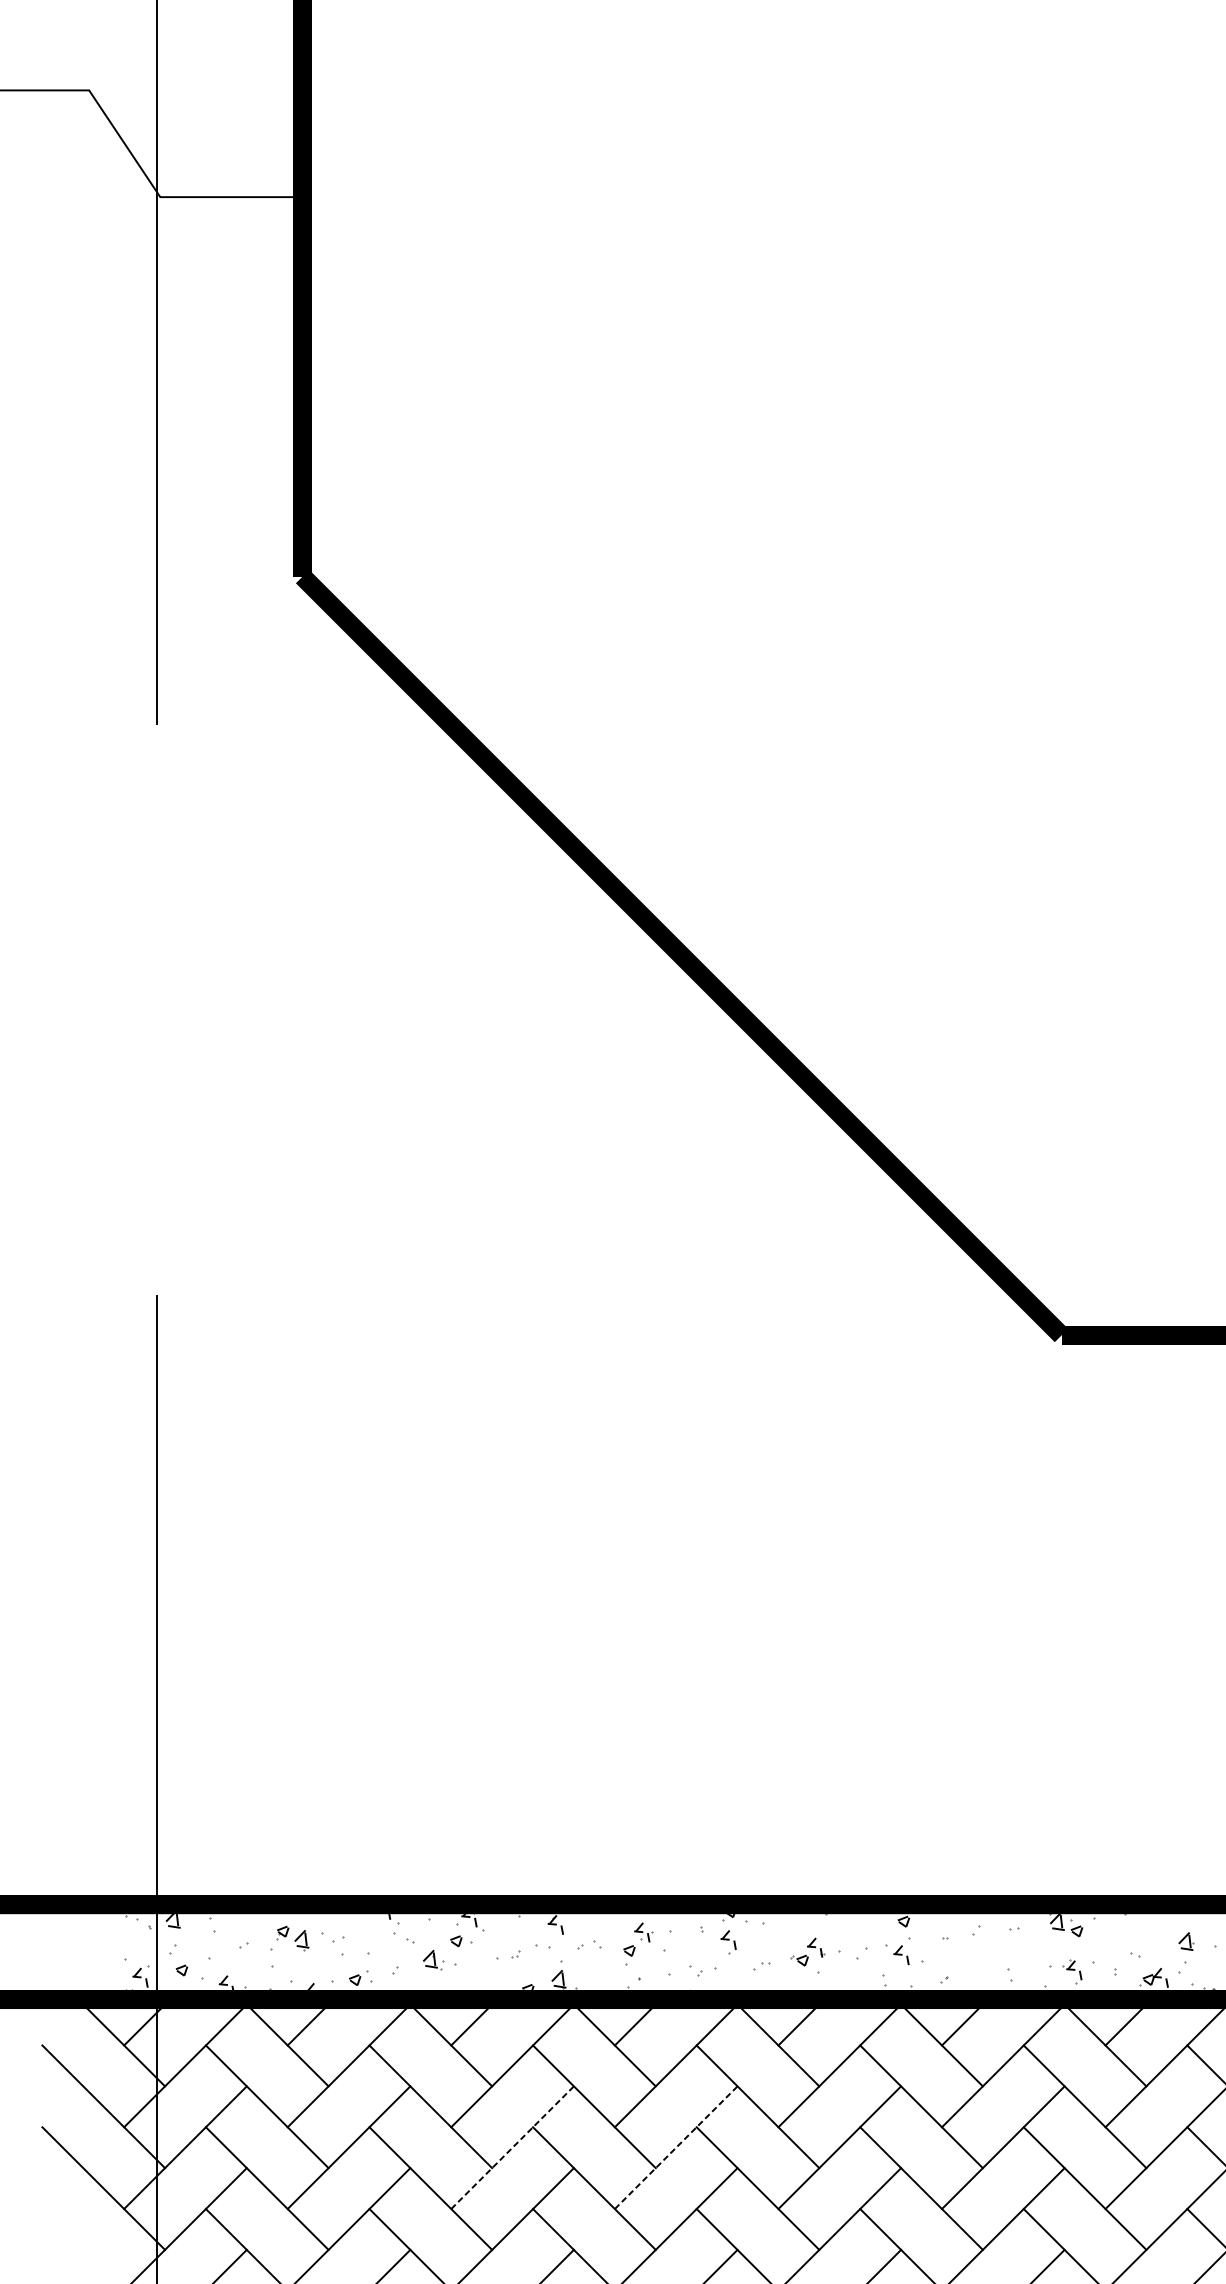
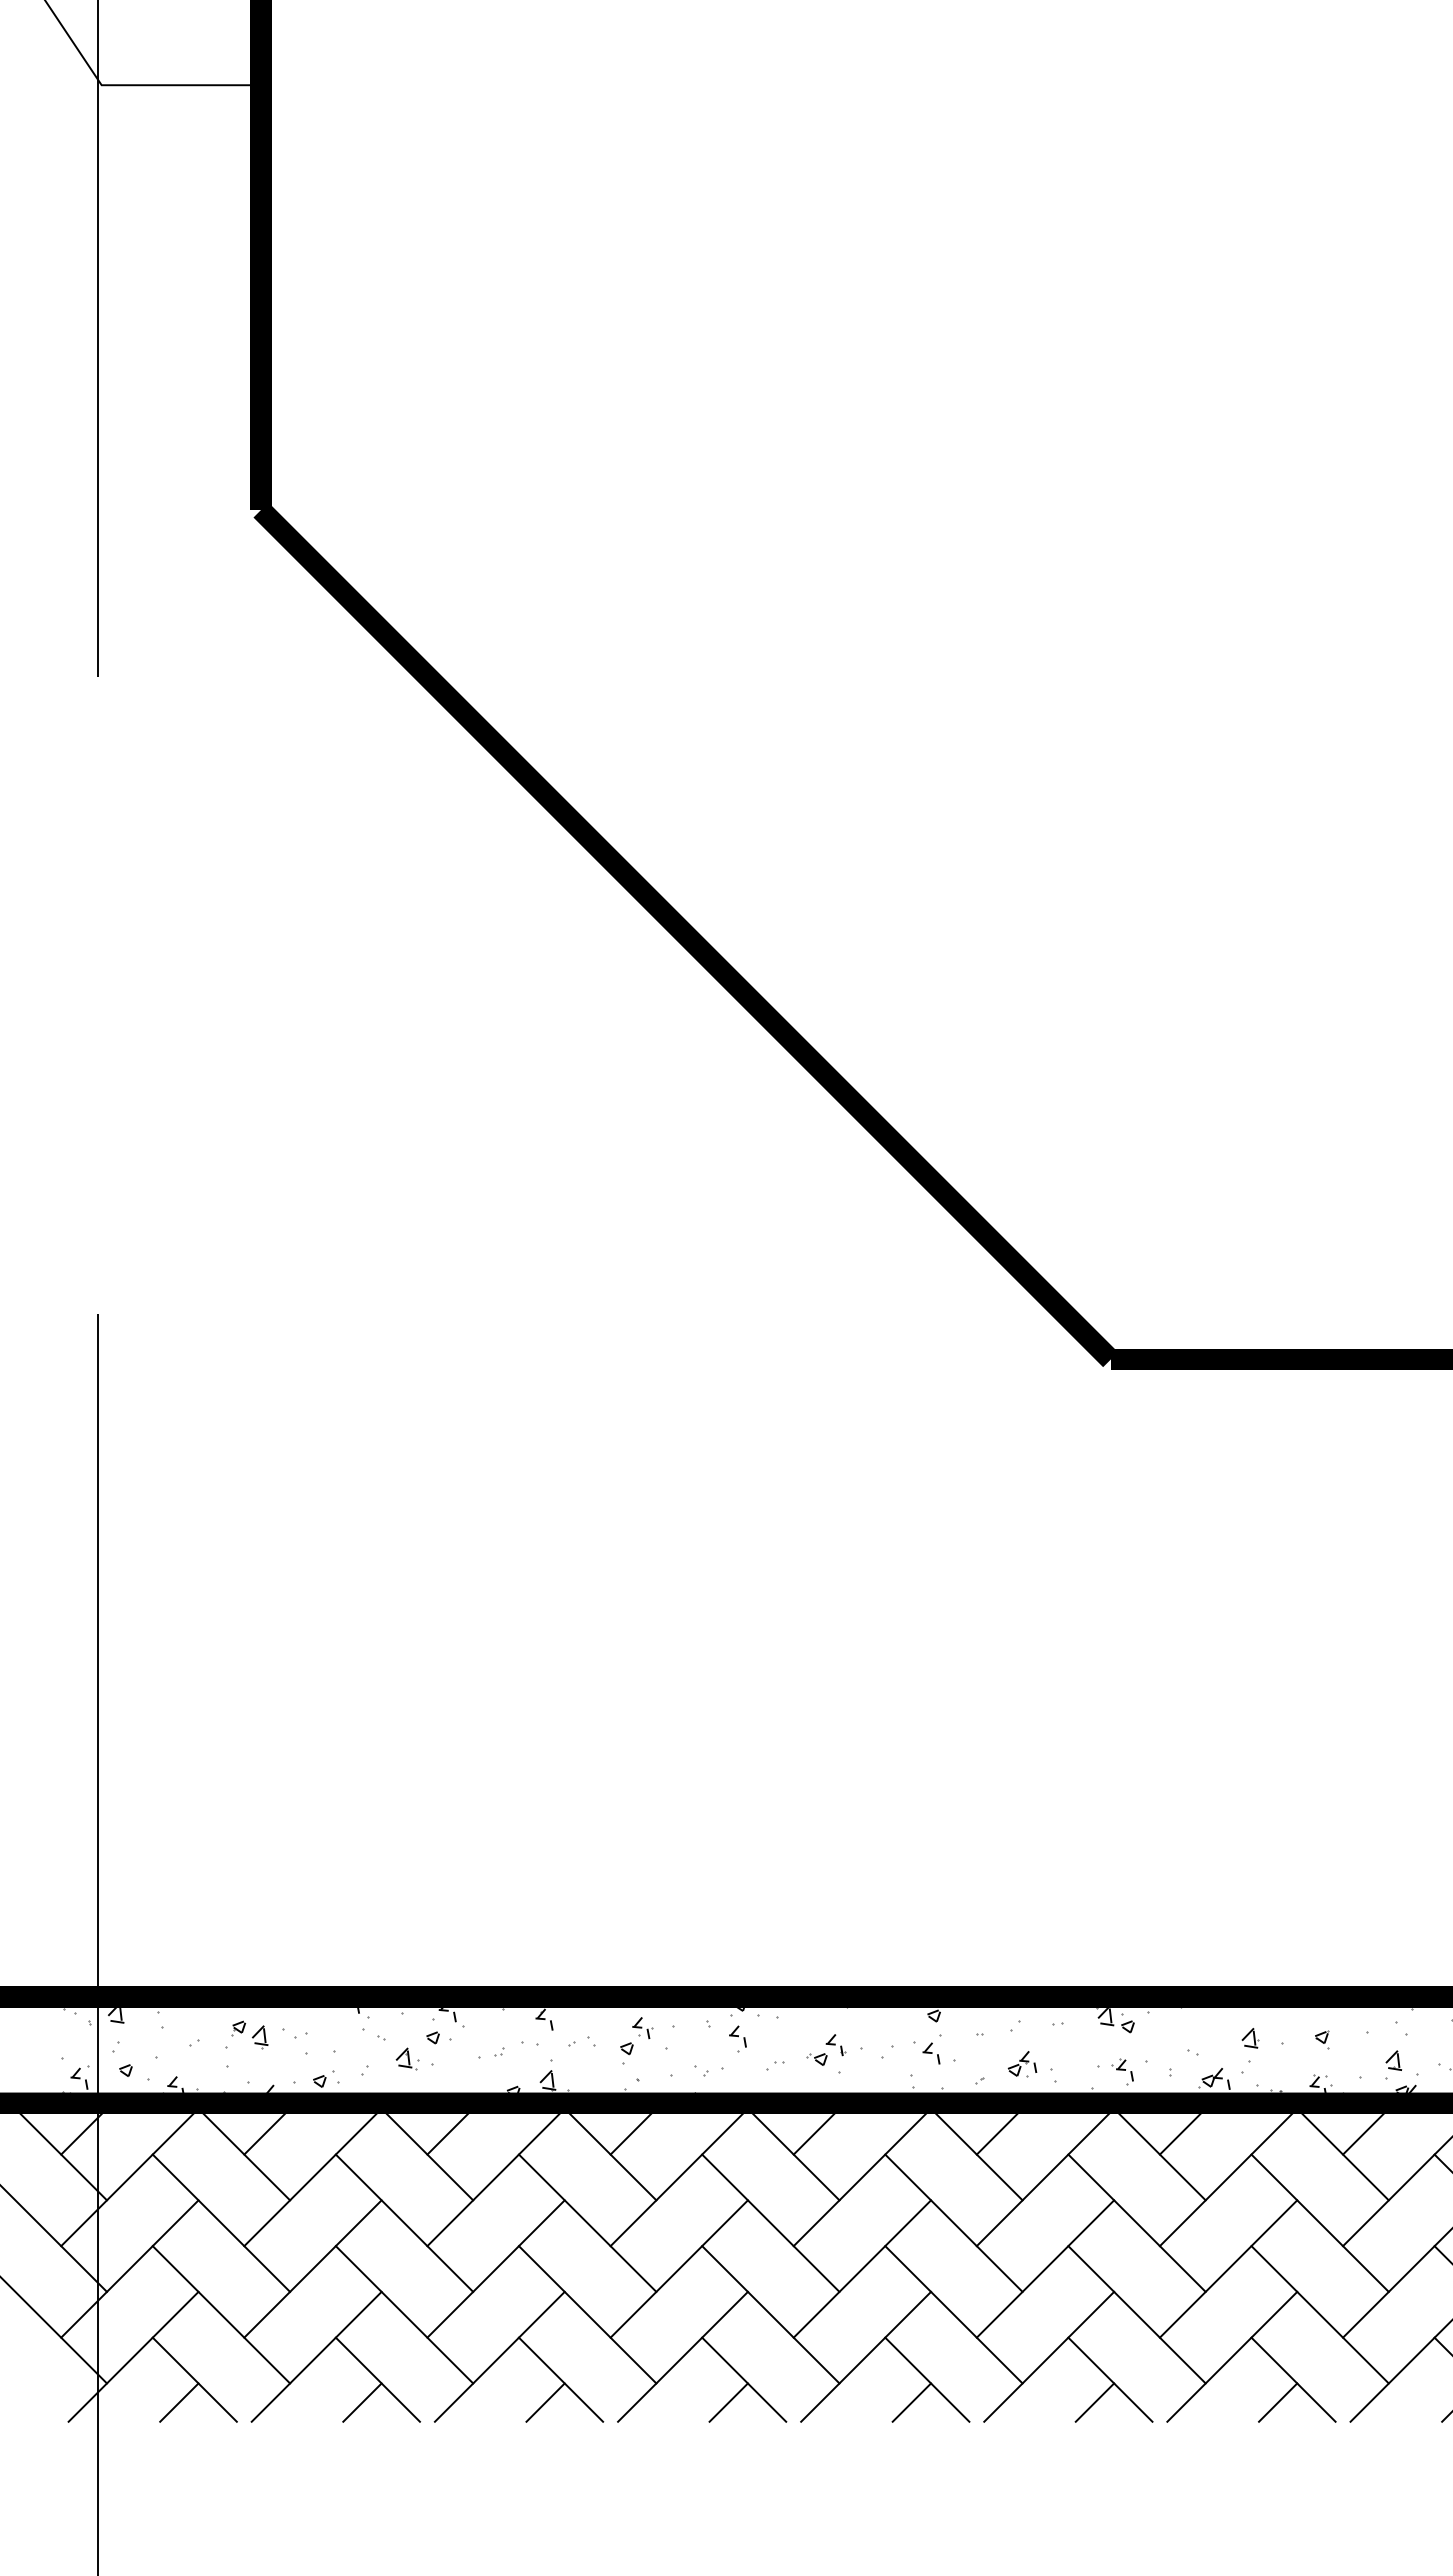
part: (982, 1965) -> (1022, 2064), added
line: (512, 2147) -> (496, 2268), dashed -> solid
line: (676, 2147) -> (679, 2268), dashed -> solid

